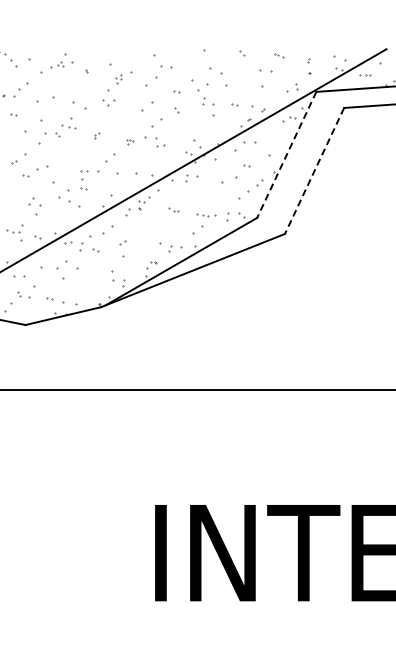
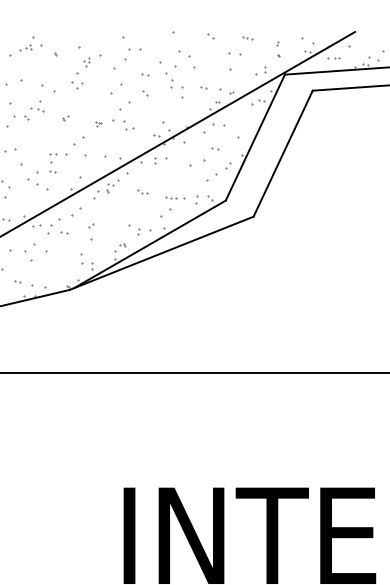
line: (286, 154) -> (255, 137), dashed -> solid
line: (314, 170) -> (283, 153), dashed -> solid

